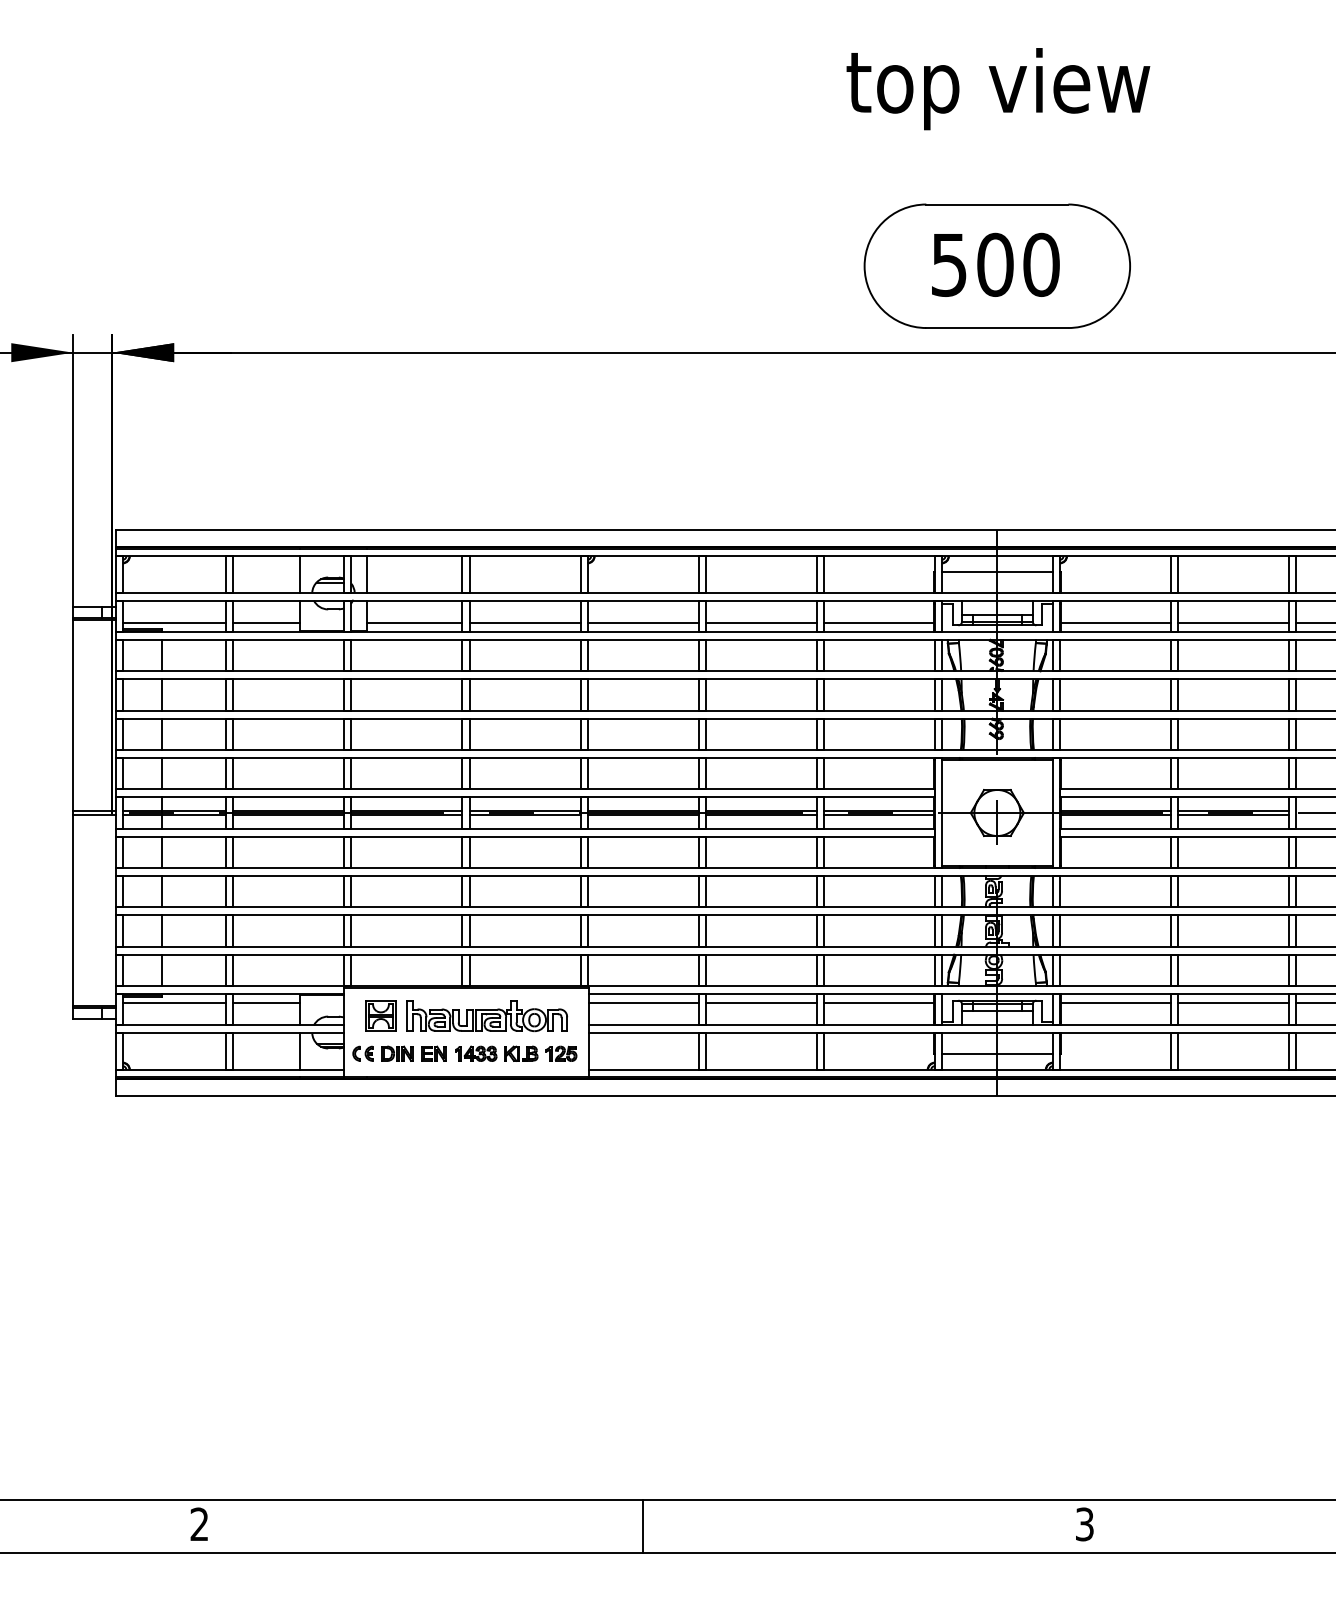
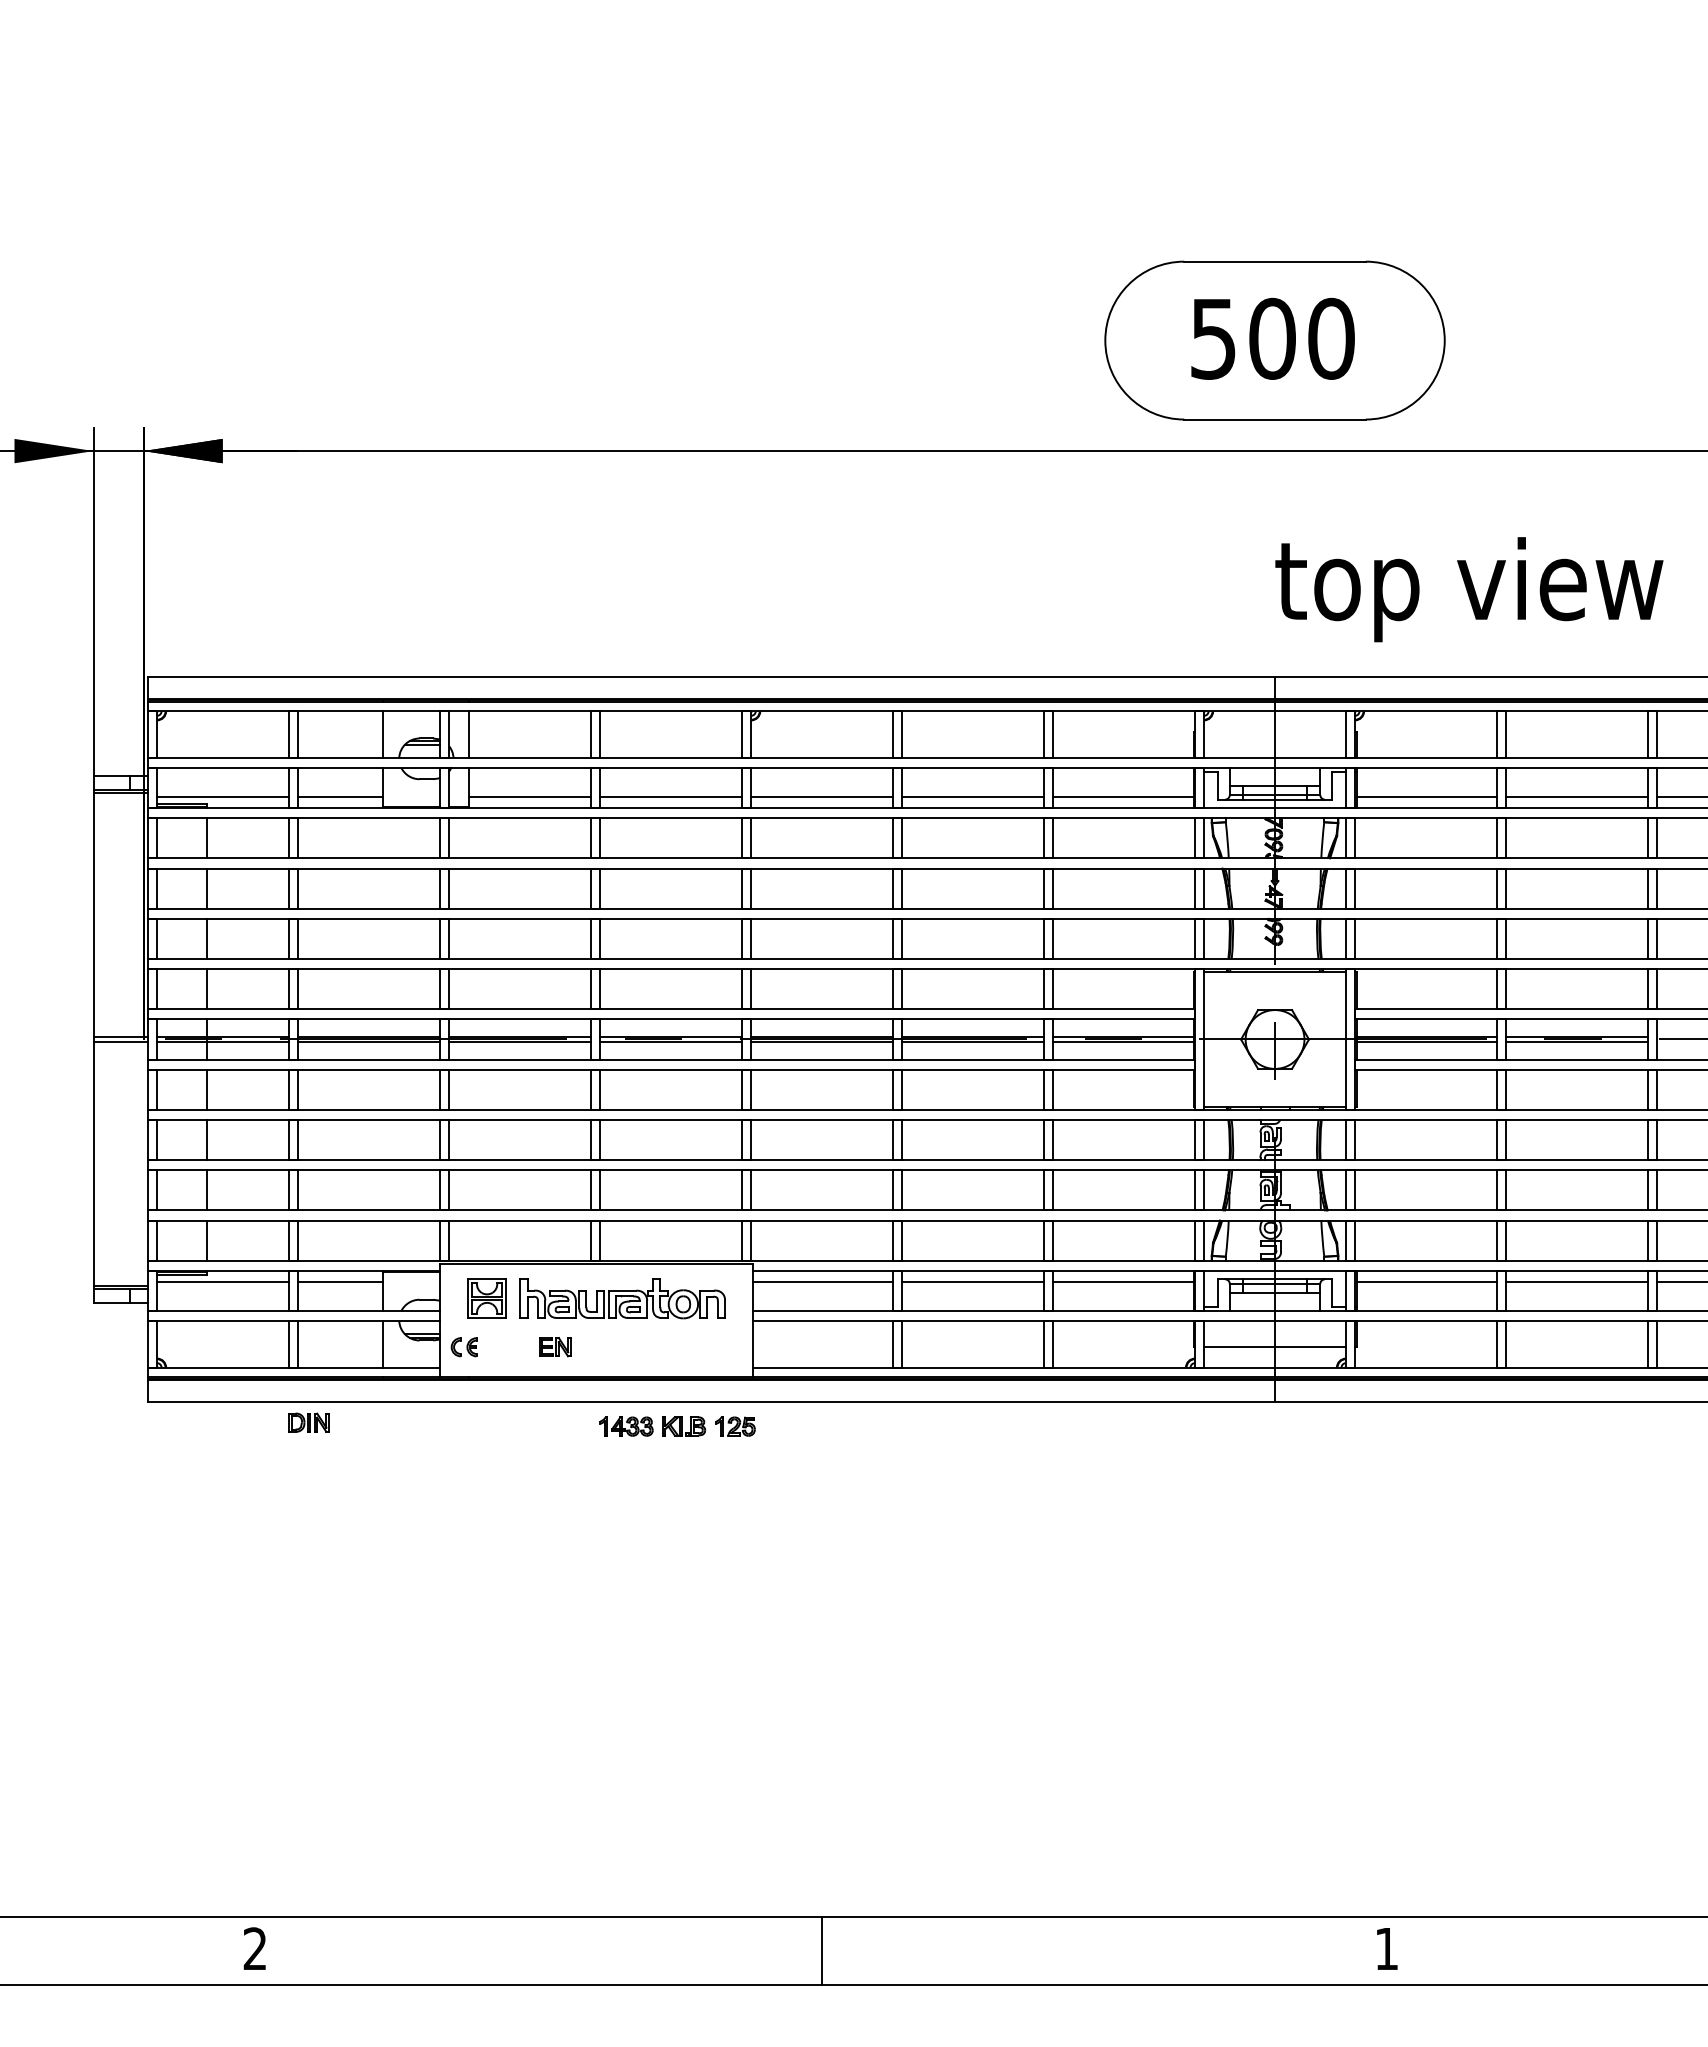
text: (998, 89) -> (1469, 590), moved
line: (996, 572) -> (1273, 732), removed
part: (397, 1053) -> (308, 1422), moved
part: (516, 1053) -> (678, 1426), moved
text: (1084, 1524) -> (1386, 1948), 3 -> 1

